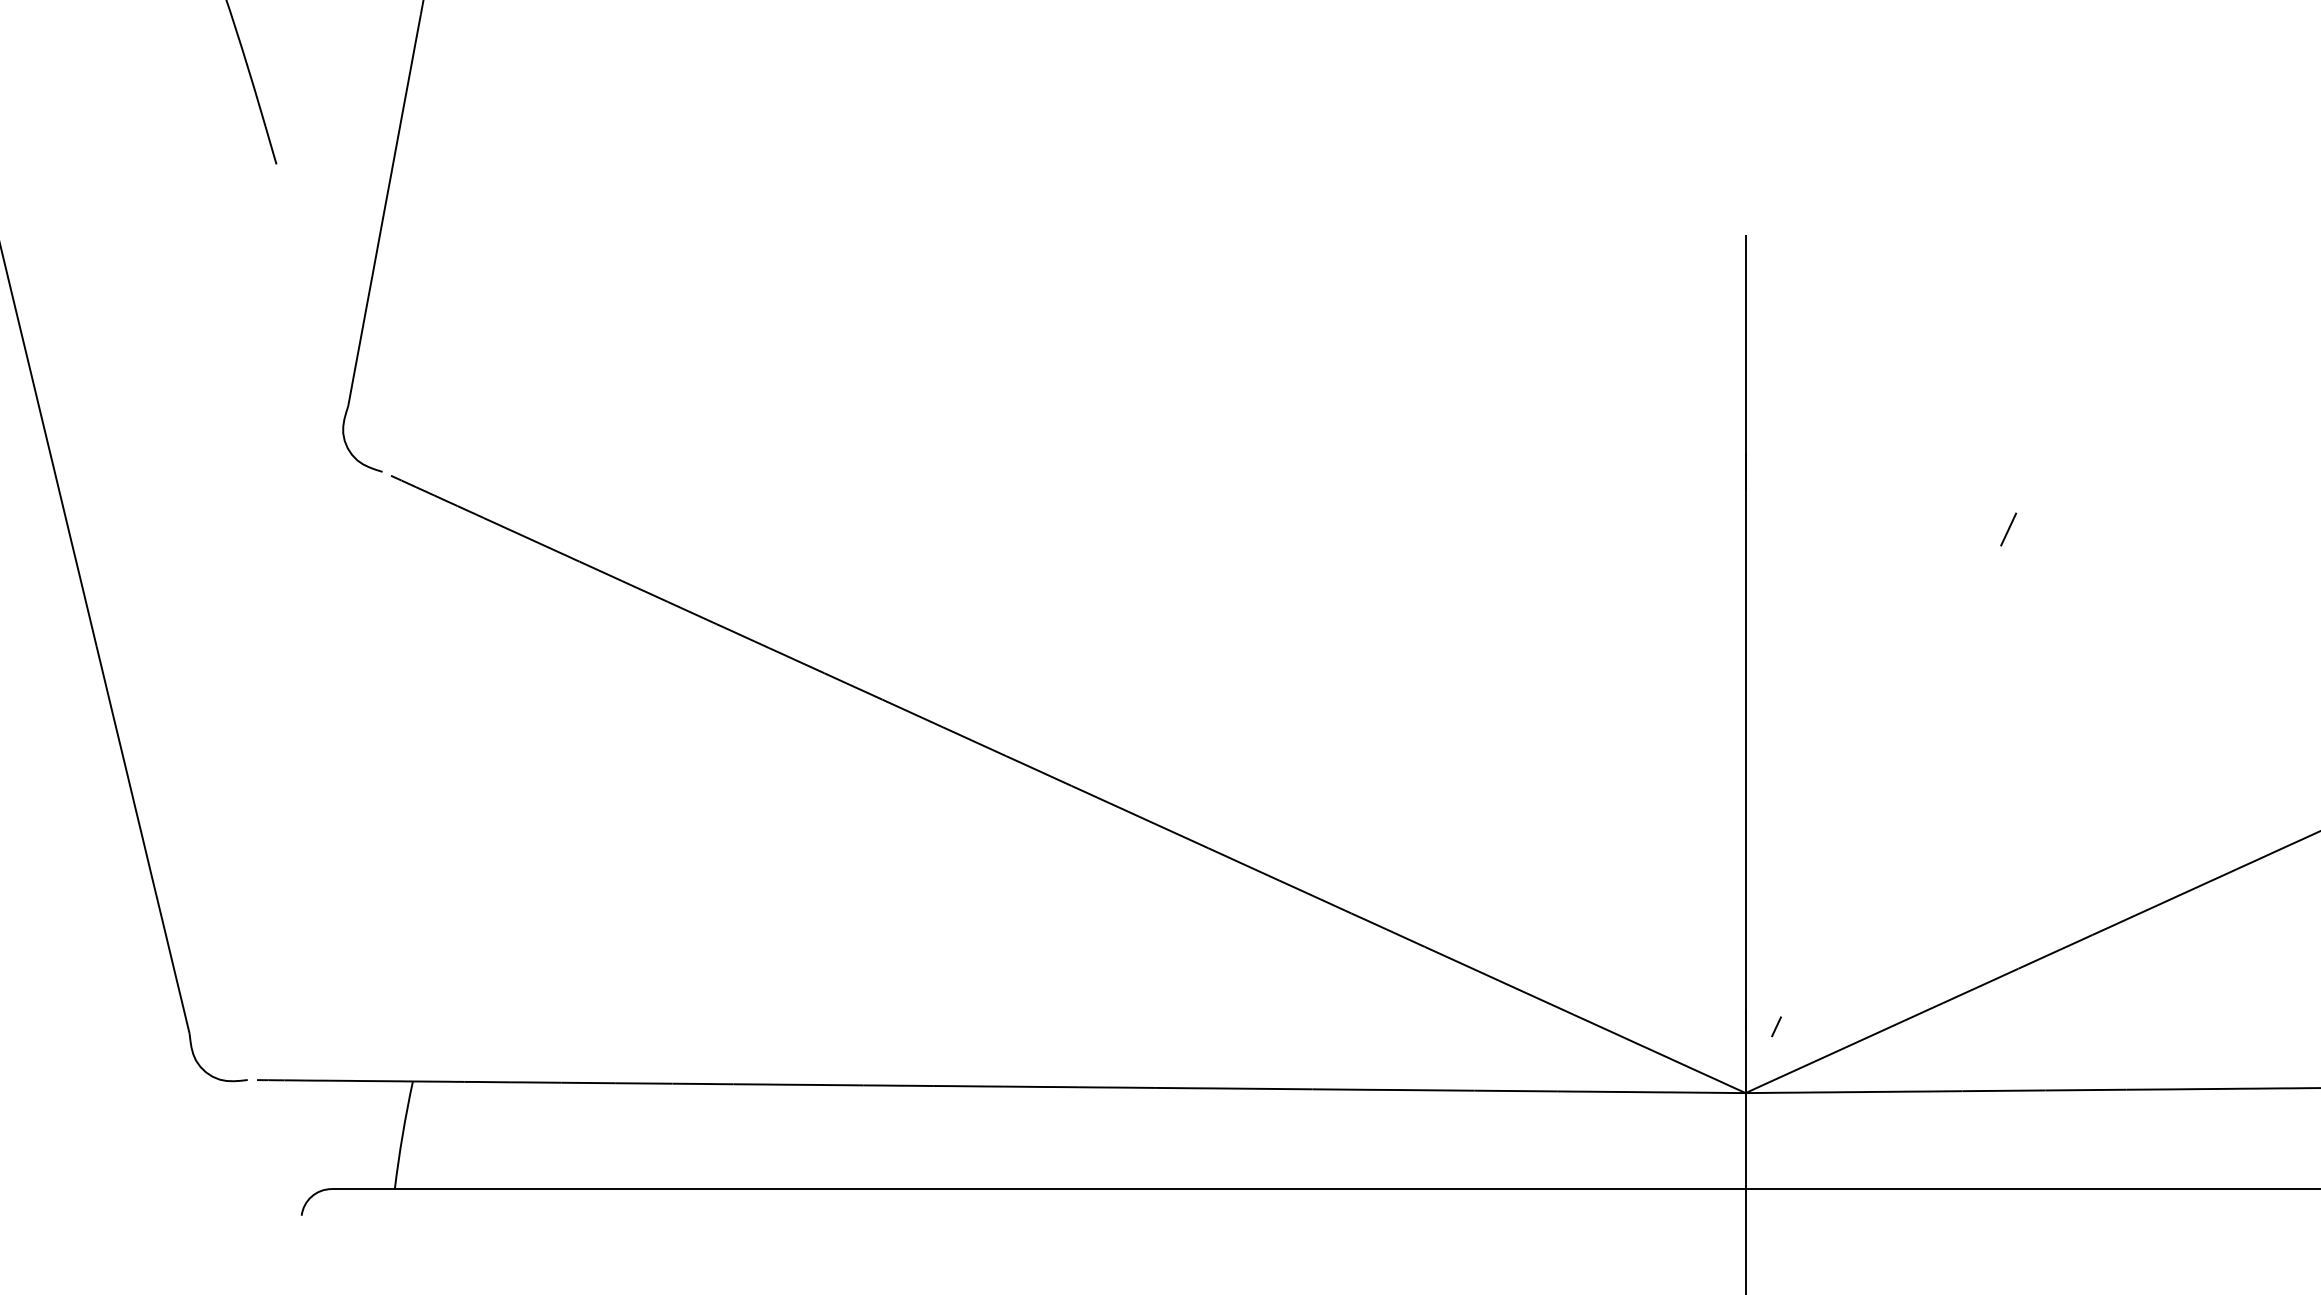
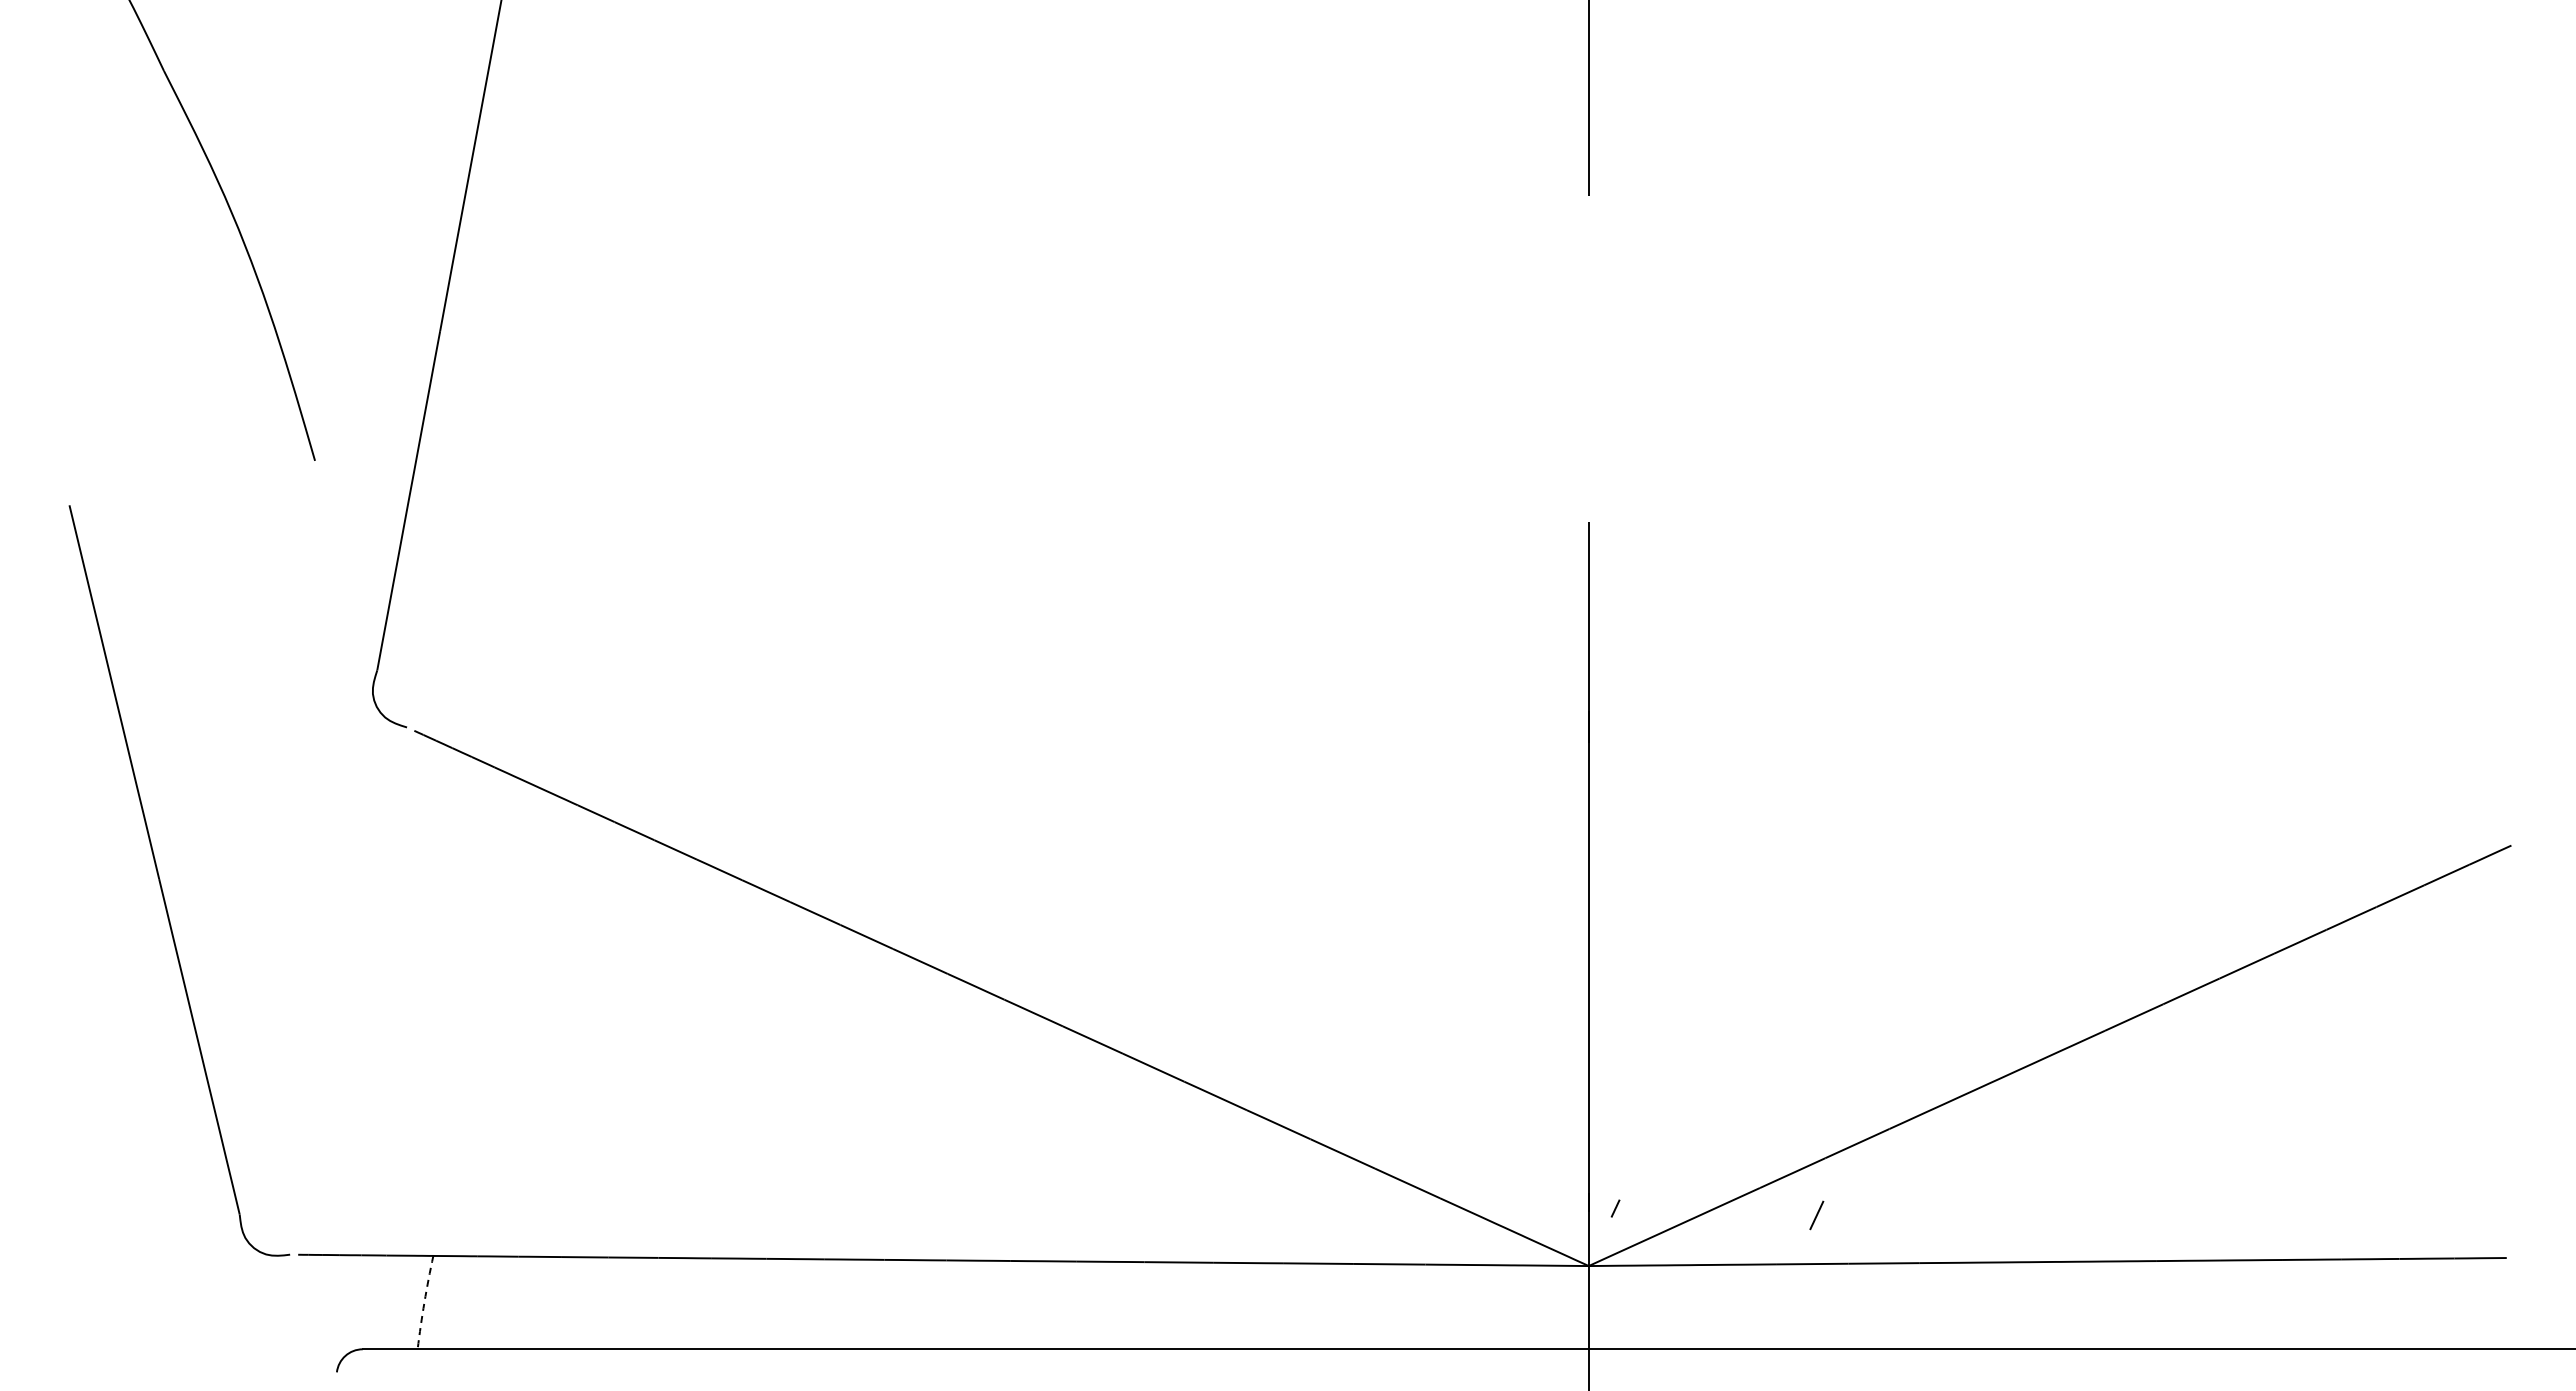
line: (2008, 529) -> (1816, 1215), moved
arc: (402, 1135) -> (424, 1302), solid -> dashed

